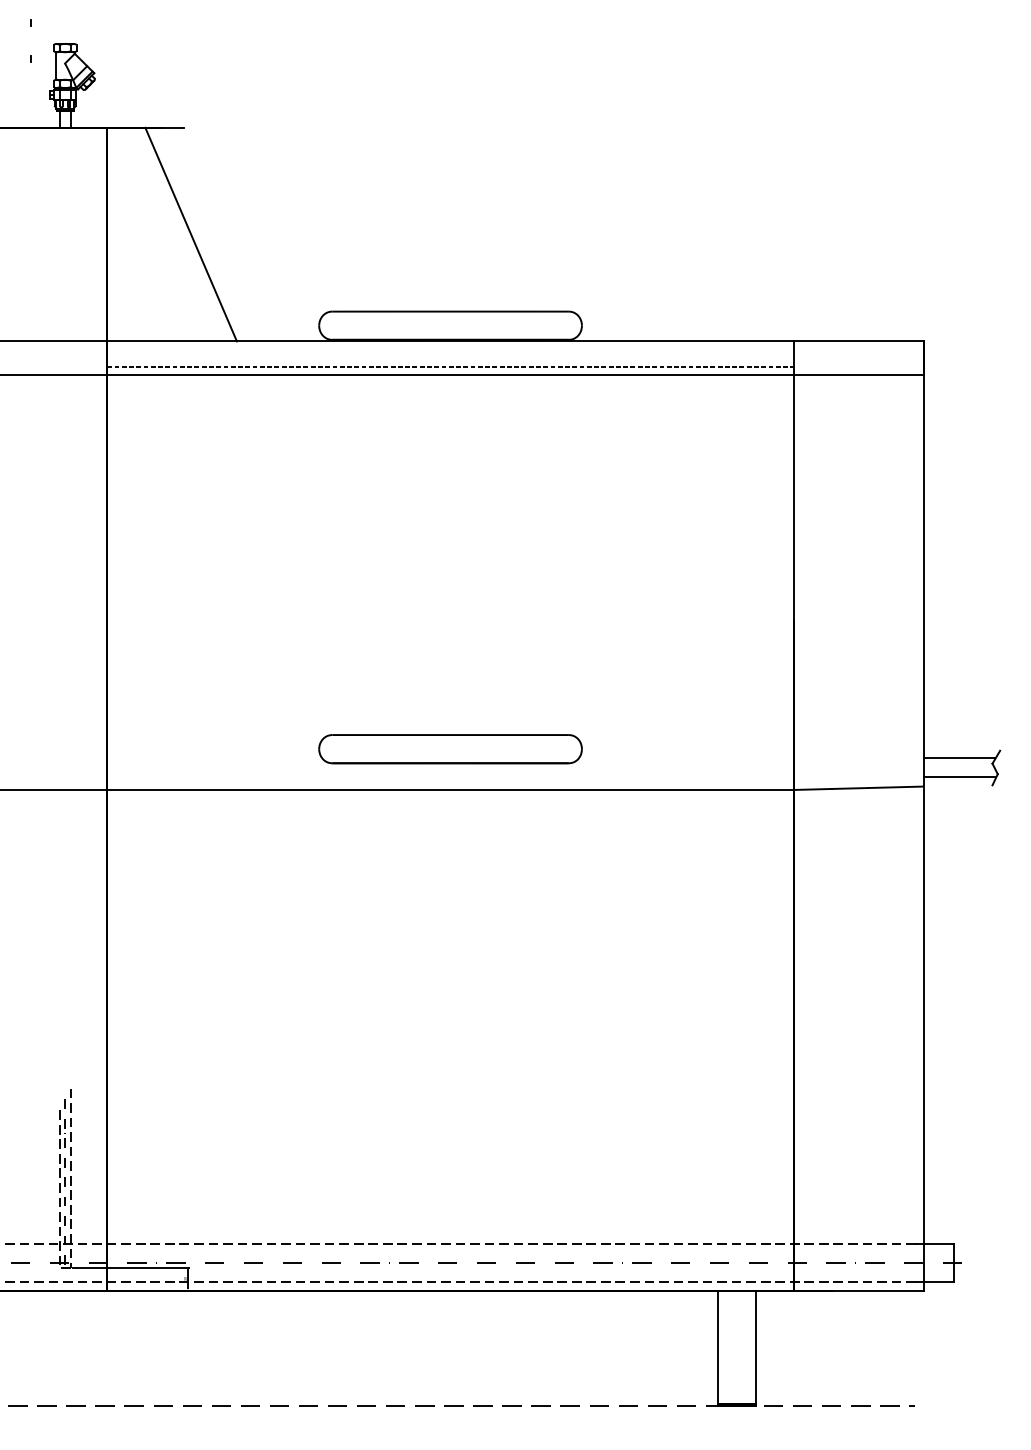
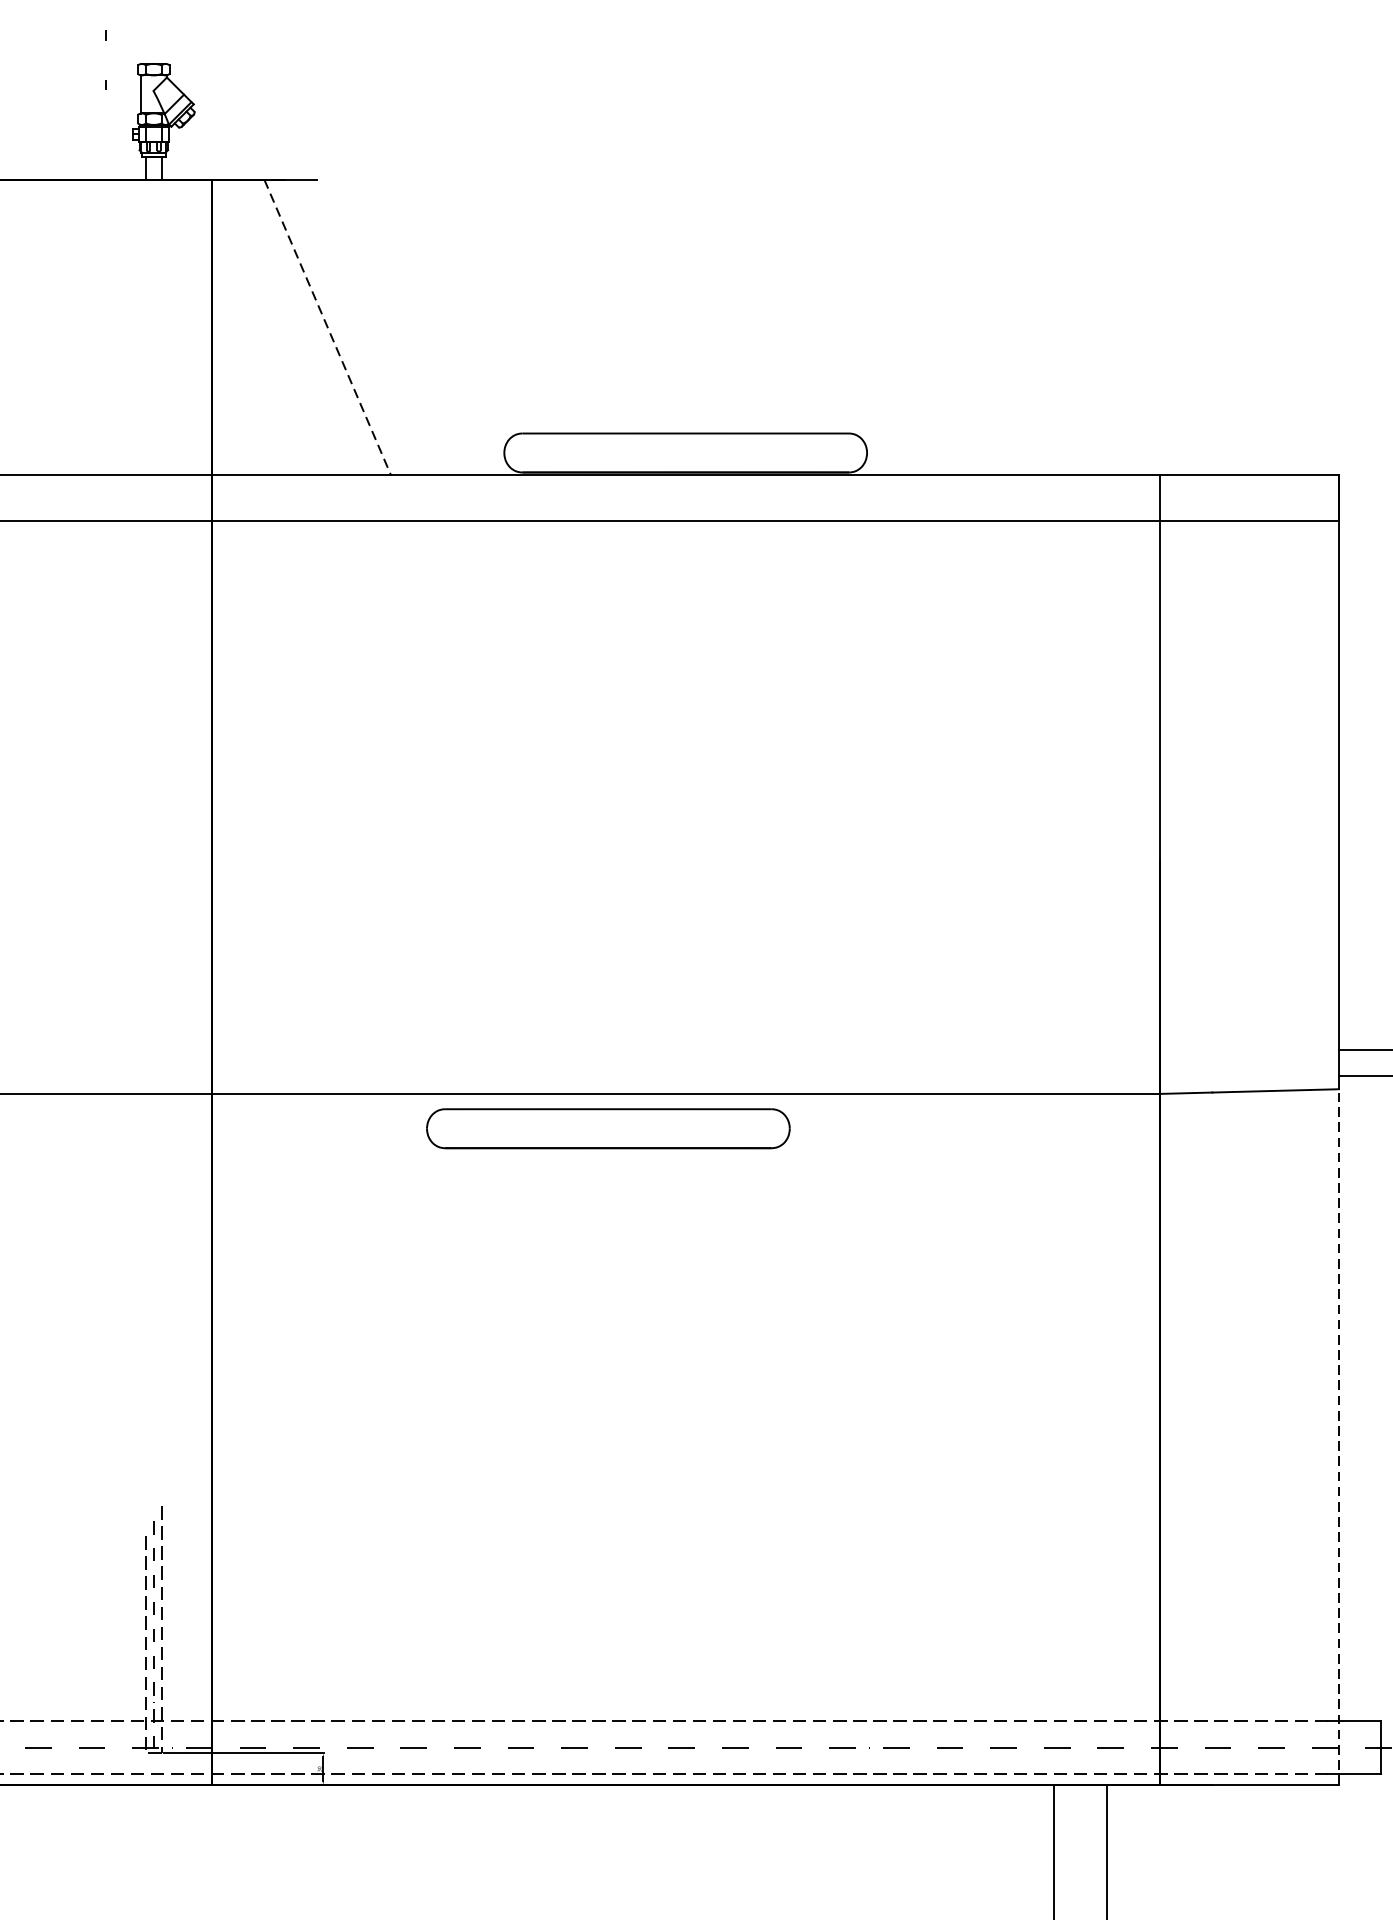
line: (191, 235) -> (328, 328), solid -> dashed
line: (450, 366) -> (685, 509), removed
part: (450, 749) -> (608, 1129), moved
line: (923, 1039) -> (1338, 1438), solid -> dashed

